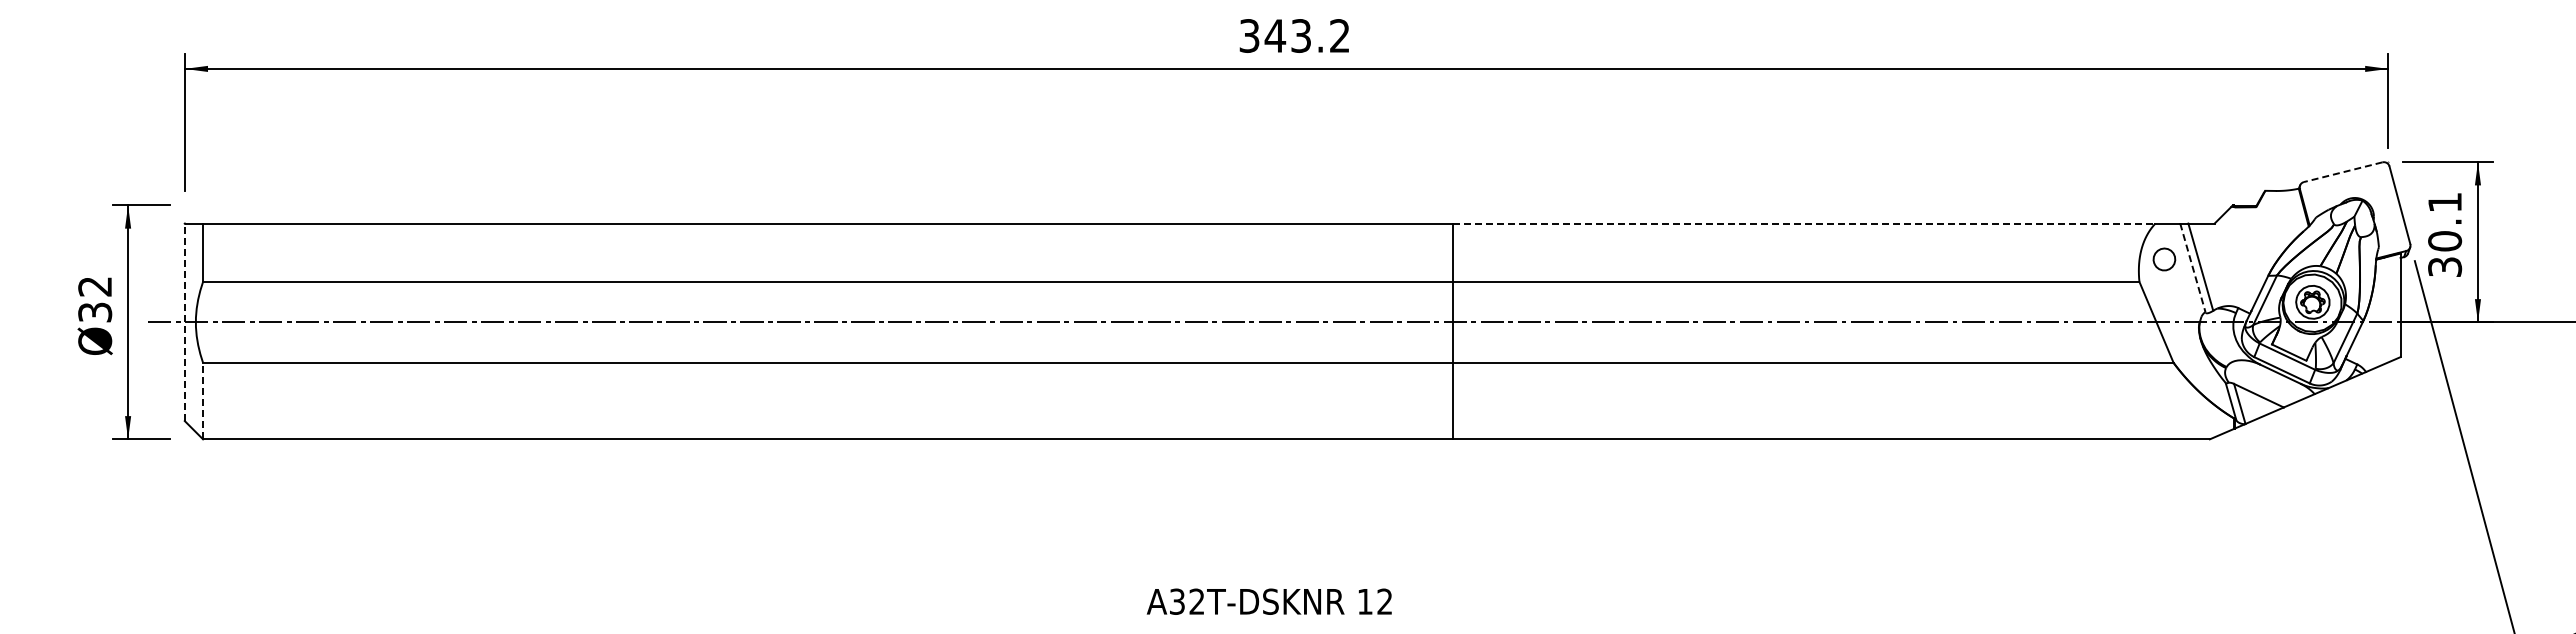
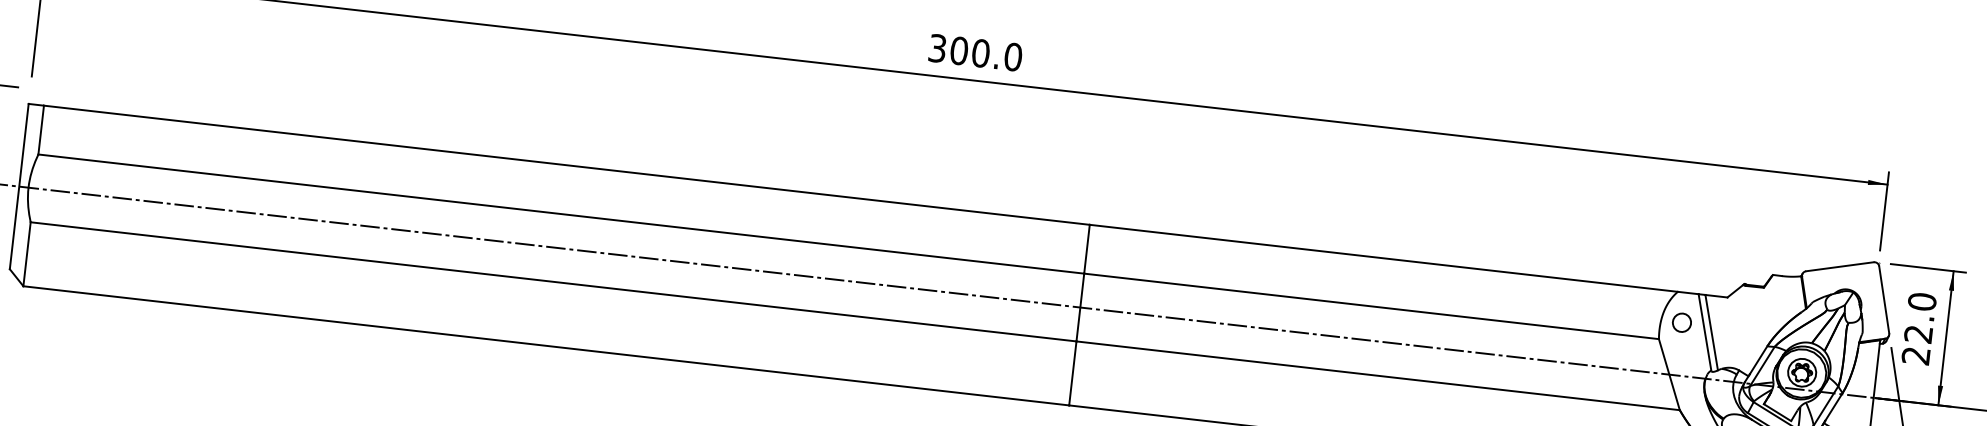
text: (1307, 35) -> (986, 53), 343.2 -> 300.0
line: (2342, 172) -> (1839, 266), dashed -> solid
line: (1804, 223) -> (1384, 258), dashed -> solid
text: (2445, 234) -> (1919, 328), 30.1 -> 22.0
line: (2193, 268) -> (1705, 333), dashed -> solid
line: (184, 322) -> (18, 186), dashed -> solid
line: (203, 400) -> (27, 253), dashed -> solid

